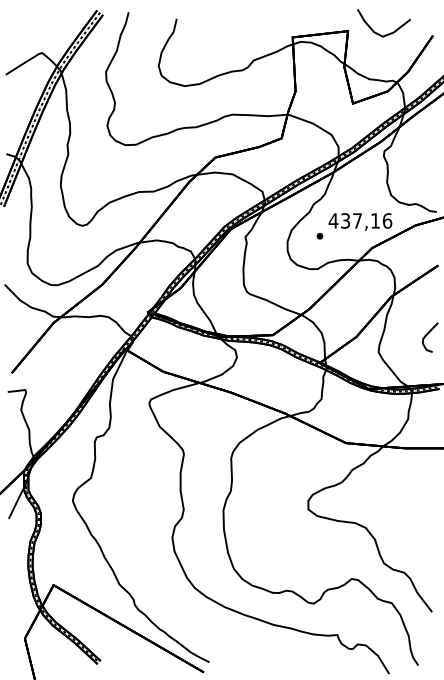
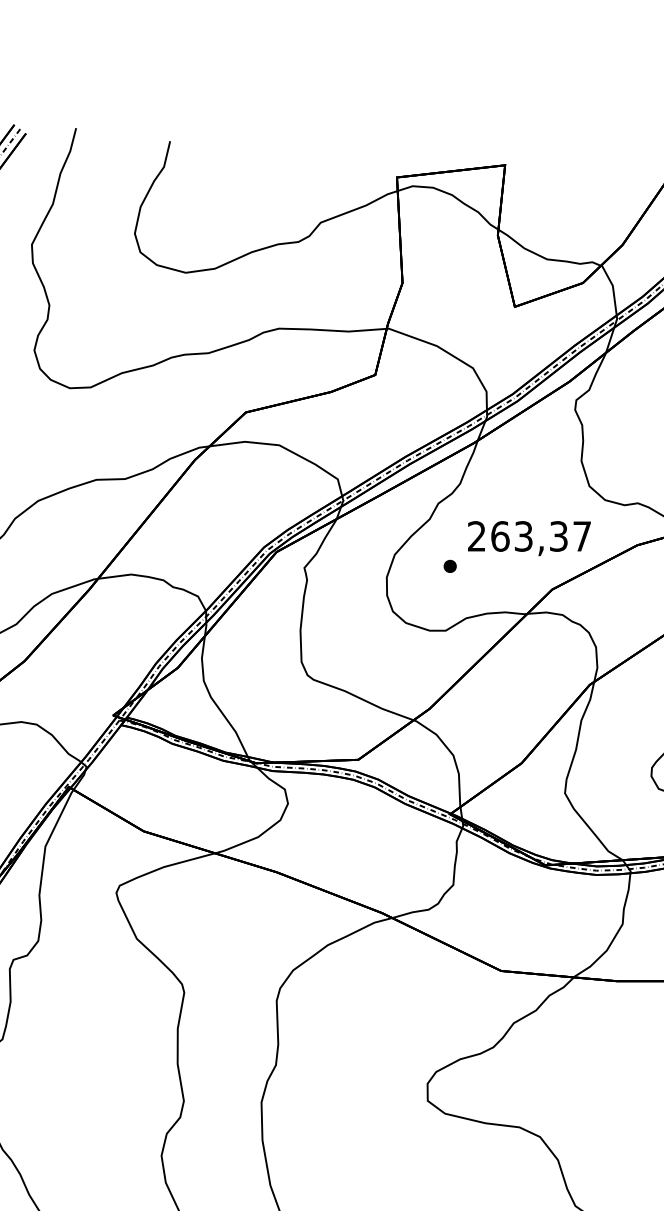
curve: (379, 33) -> (566, 169), removed
text: (360, 220) -> (529, 535), 437,16 -> 263,37

